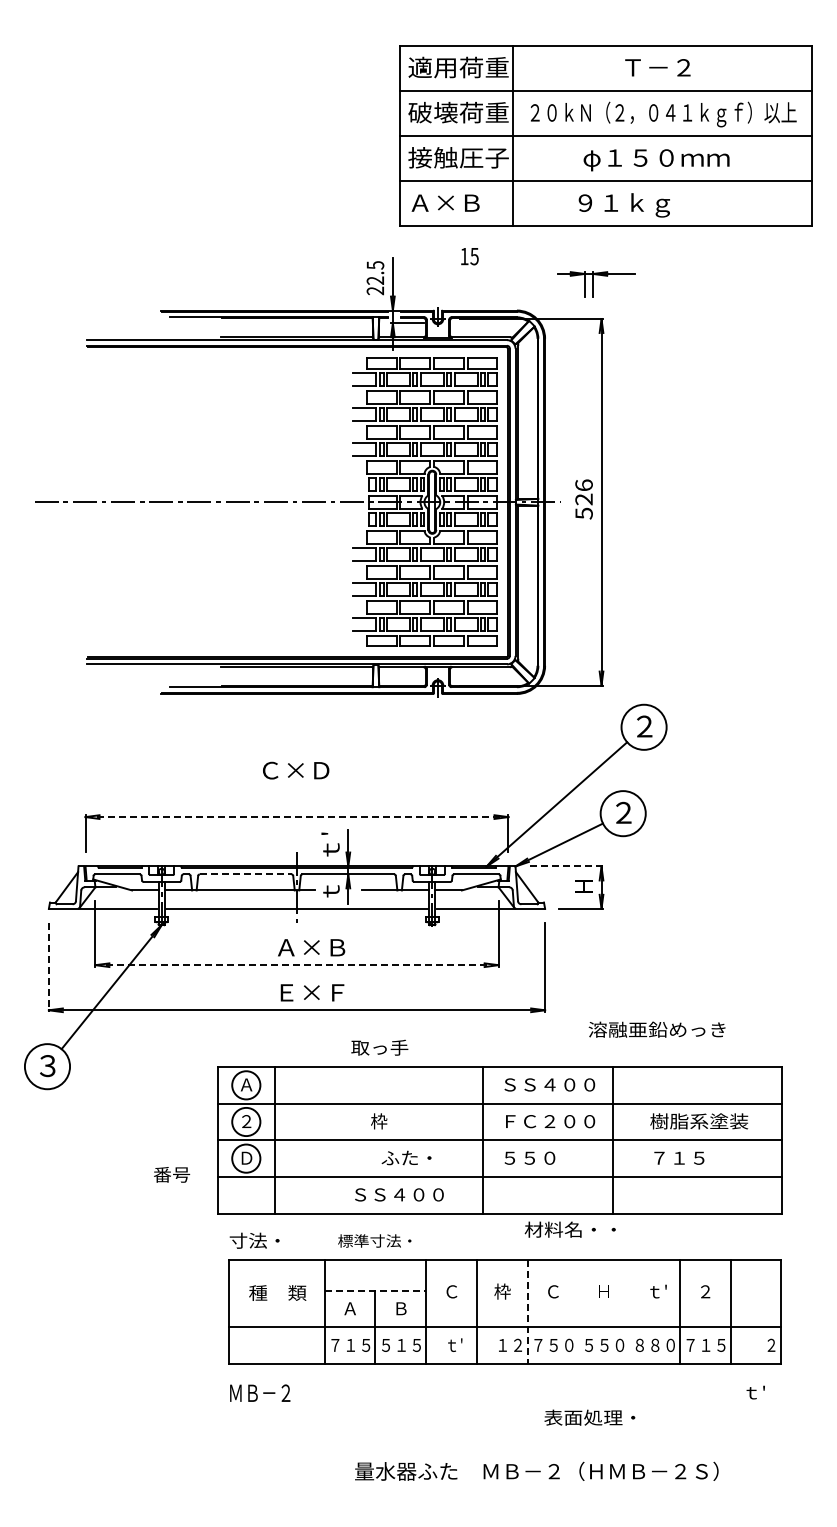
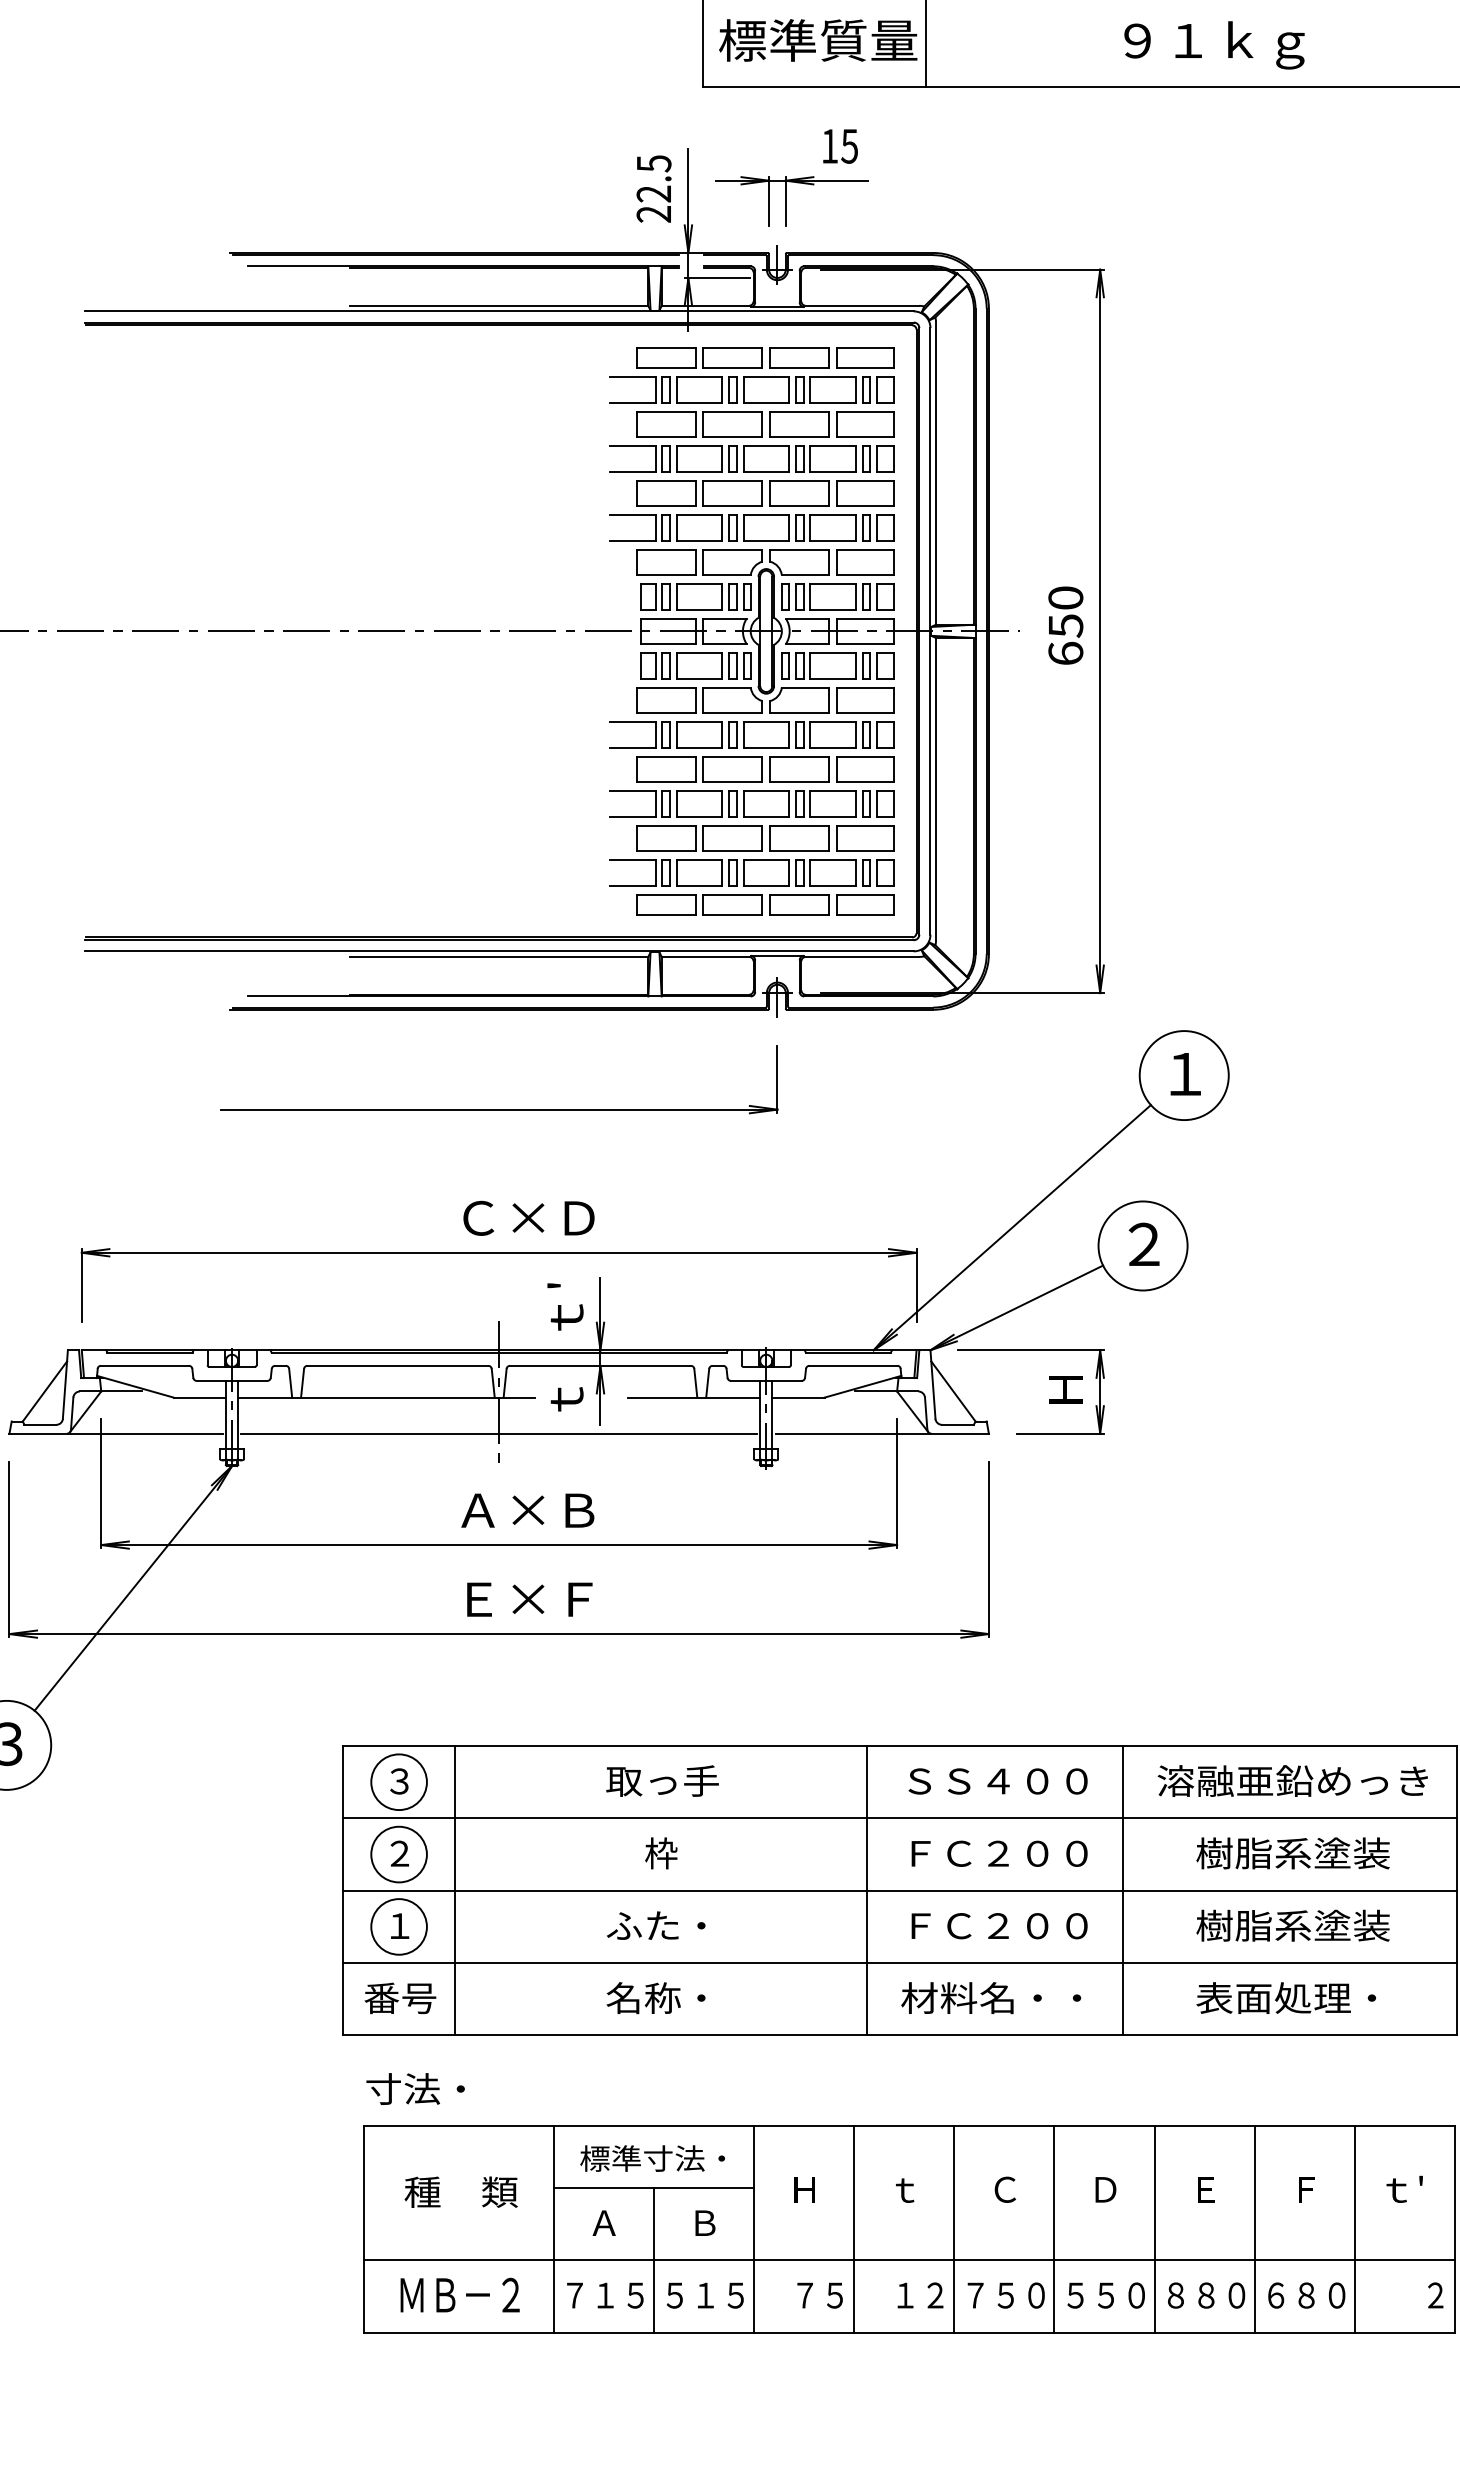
text: (458, 202) -> (817, 39), Ａ×Ｂ -> 標準質量
text: (623, 205) -> (1212, 45), moved
part: (596, 284) -> (792, 201), moved
text: (583, 499) -> (1064, 625), 526 -> 650
text: (644, 725) -> (1185, 1071), ２ -> １
part: (296, 744) -> (498, 1109), added
text: (296, 770) -> (529, 1218), moved
line: (297, 817) -> (500, 1253), dashed -> solid
line: (566, 866) -> (1031, 1350), dashed -> solid
line: (245, 874) -> (397, 1366), dashed -> solid
line: (297, 965) -> (500, 1545), dashed -> solid
line: (48, 967) -> (8, 1549), dashed -> solid
text: (656, 1029) -> (1291, 1780), moved
text: (379, 1047) -> (662, 1780), moved
text: (246, 1084) -> (399, 1780), Ａ -> ３
text: (246, 1157) -> (399, 1924), Ｄ -> １
text: (406, 1157) -> (656, 1924), moved
text: (549, 1157) -> (997, 1924), ５５０ -> ＦＣ２００
text: (699, 1158) -> (1293, 1926), ７１５ -> 樹脂系塗装
text: (172, 1174) -> (401, 1997), moved
text: (397, 1194) -> (697, 1997), ＳＳ４００ -> 名称・
text: (569, 1229) -> (989, 1997), moved
text: (374, 1240) -> (652, 2157), moved
line: (375, 1290) -> (654, 2187), dashed -> solid
text: (451, 1291) -> (804, 2189), Ｃ -> Ｈ
text: (502, 1291) -> (904, 2189), 枠 -> ｔ
text: (604, 1291) -> (1106, 2189), Ｈ -> Ｄ
text: (658, 1291) -> (1212, 2189), ｔ' -> Ｅ
text: (705, 1291) -> (1305, 2189), ２ -> Ｆ
line: (578, 1311) -> (1054, 2228), added
line: (629, 1311) -> (1155, 2228), added
line: (527, 1312) -> (954, 2230), dashed -> solid
text: (459, 1344) -> (819, 2293), ｔ' -> ７５
text: (705, 1344) -> (1305, 2293), ７１５ -> ６８０
text: (260, 1392) -> (460, 2293), moved
text: (755, 1392) -> (1404, 2189), moved
text: (589, 1417) -> (1285, 1997), moved

